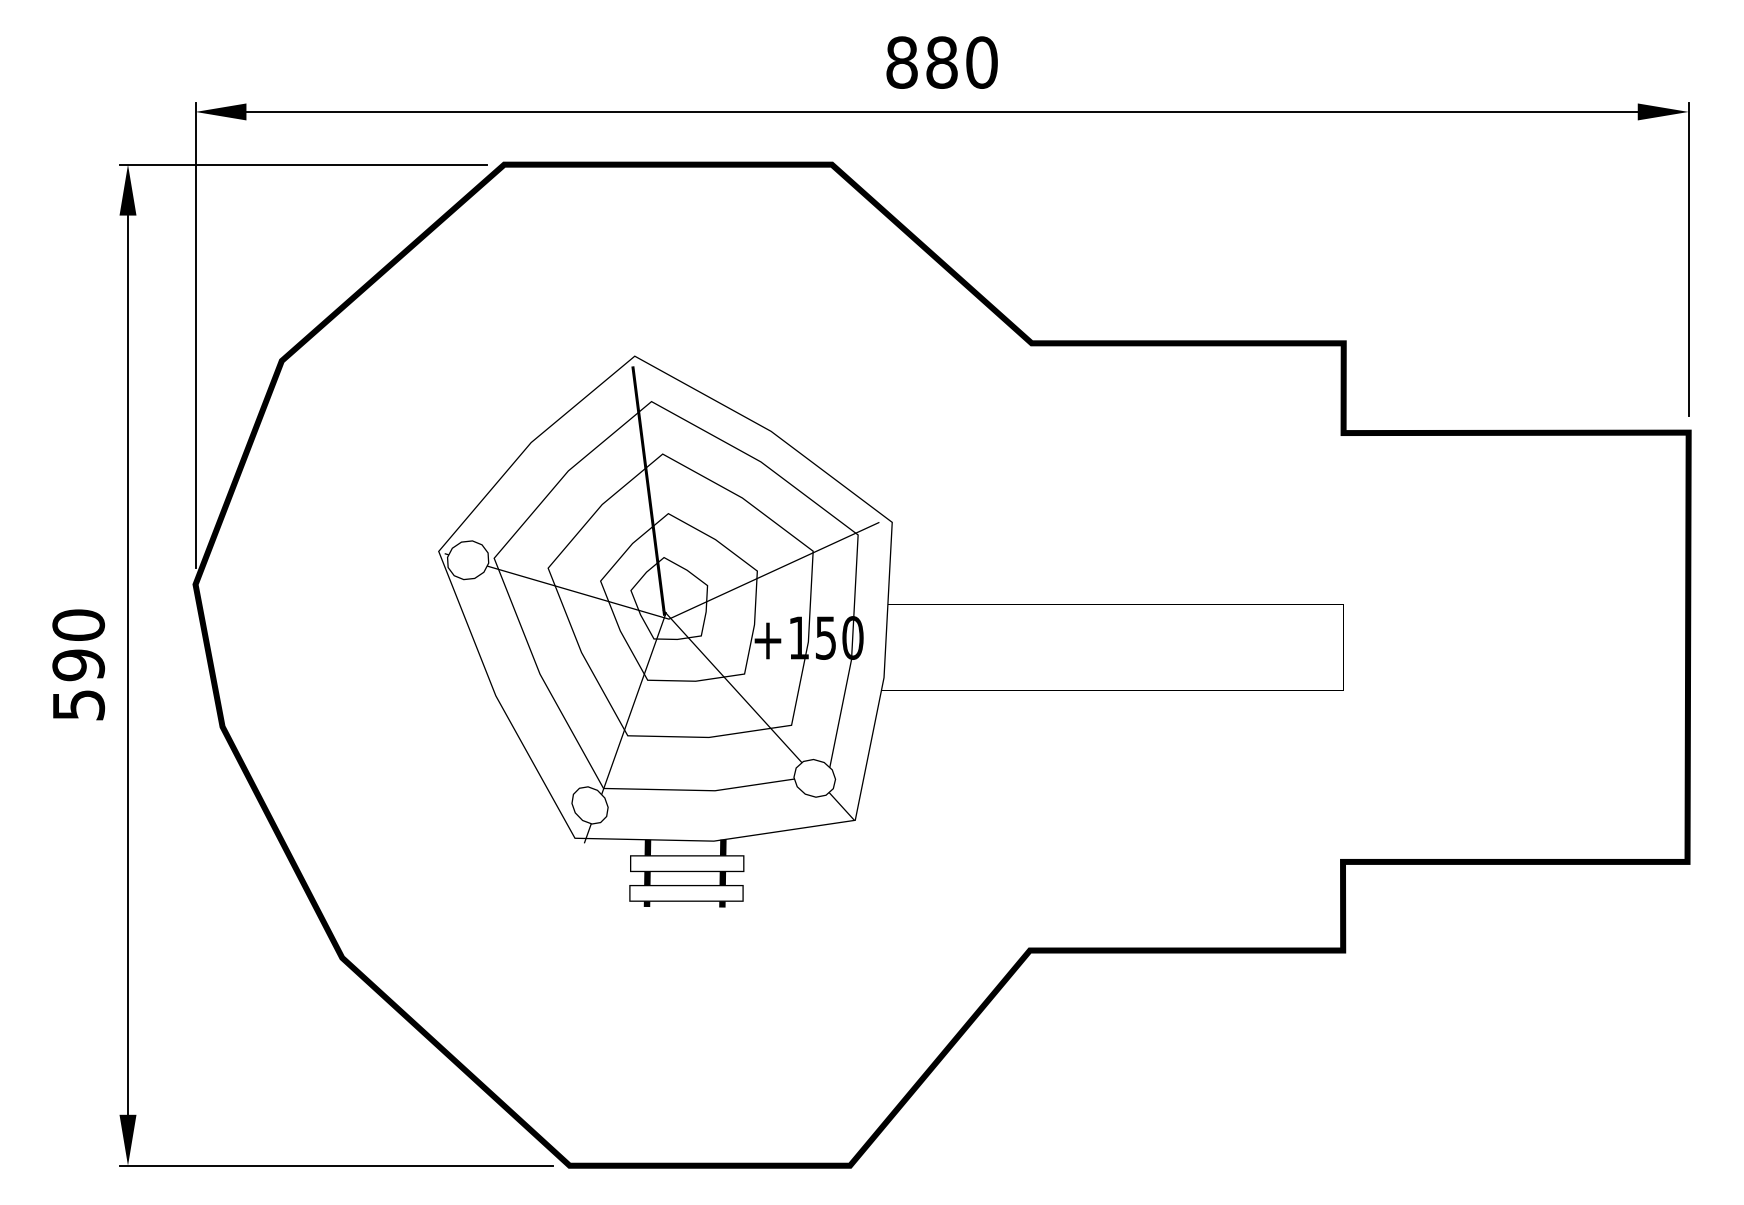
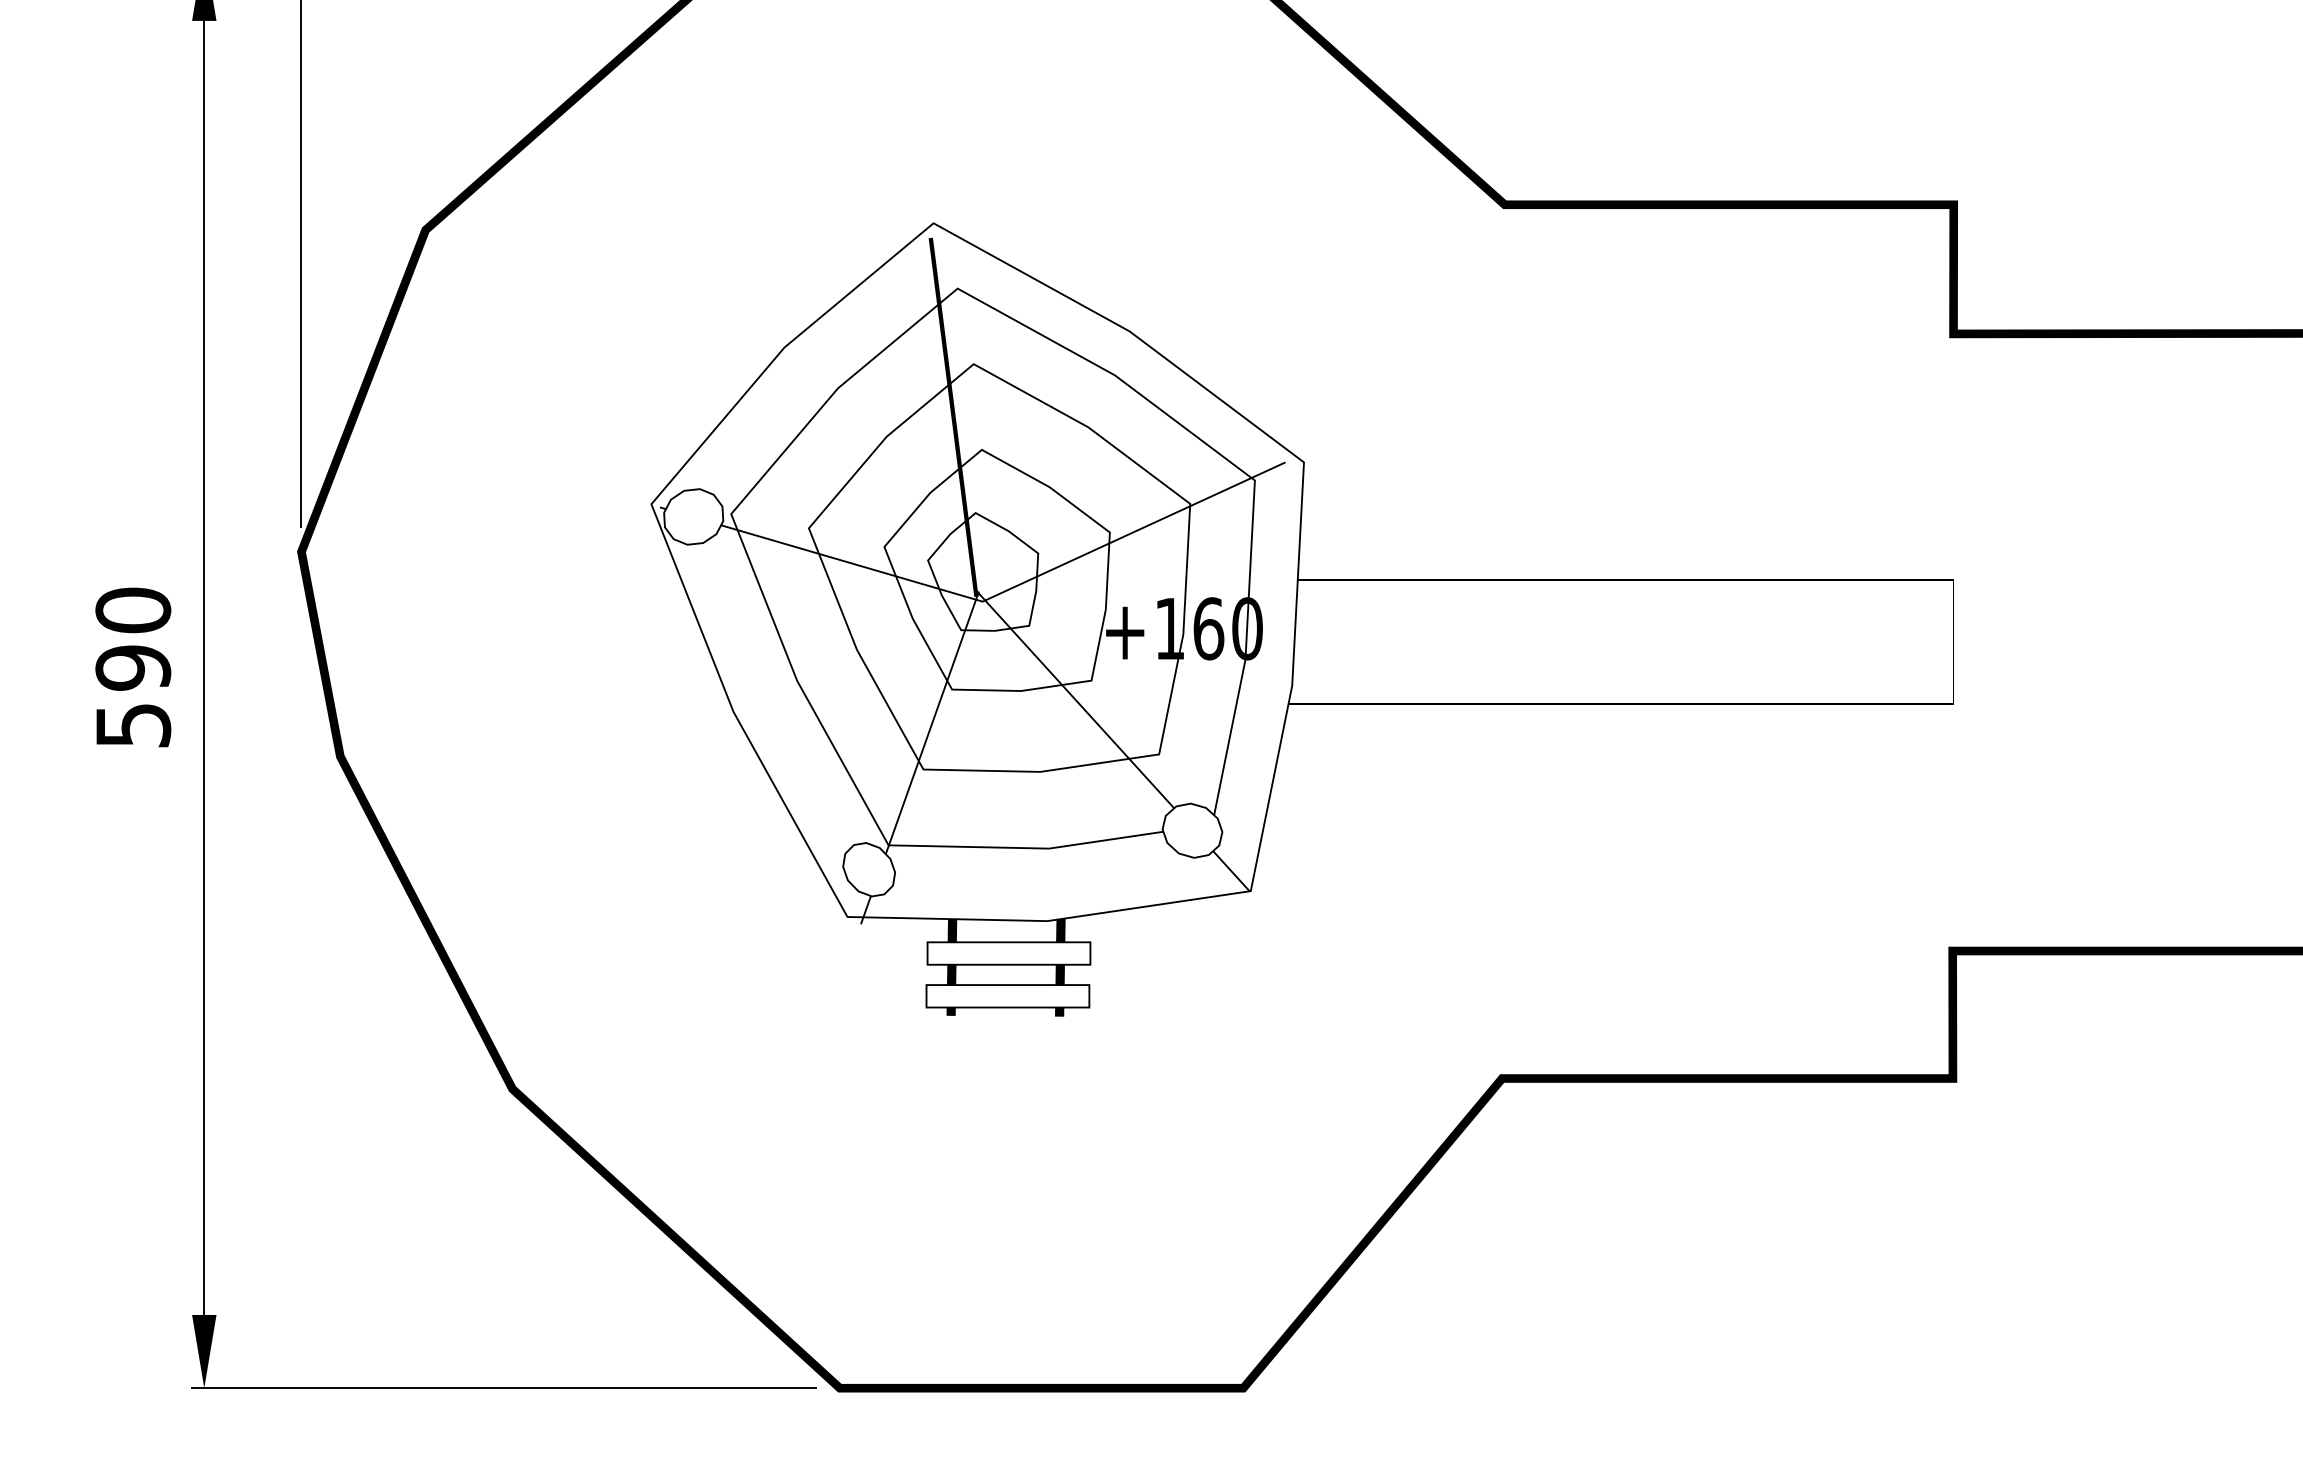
text: (825, 637) -> (1207, 628), +150 -> +160

